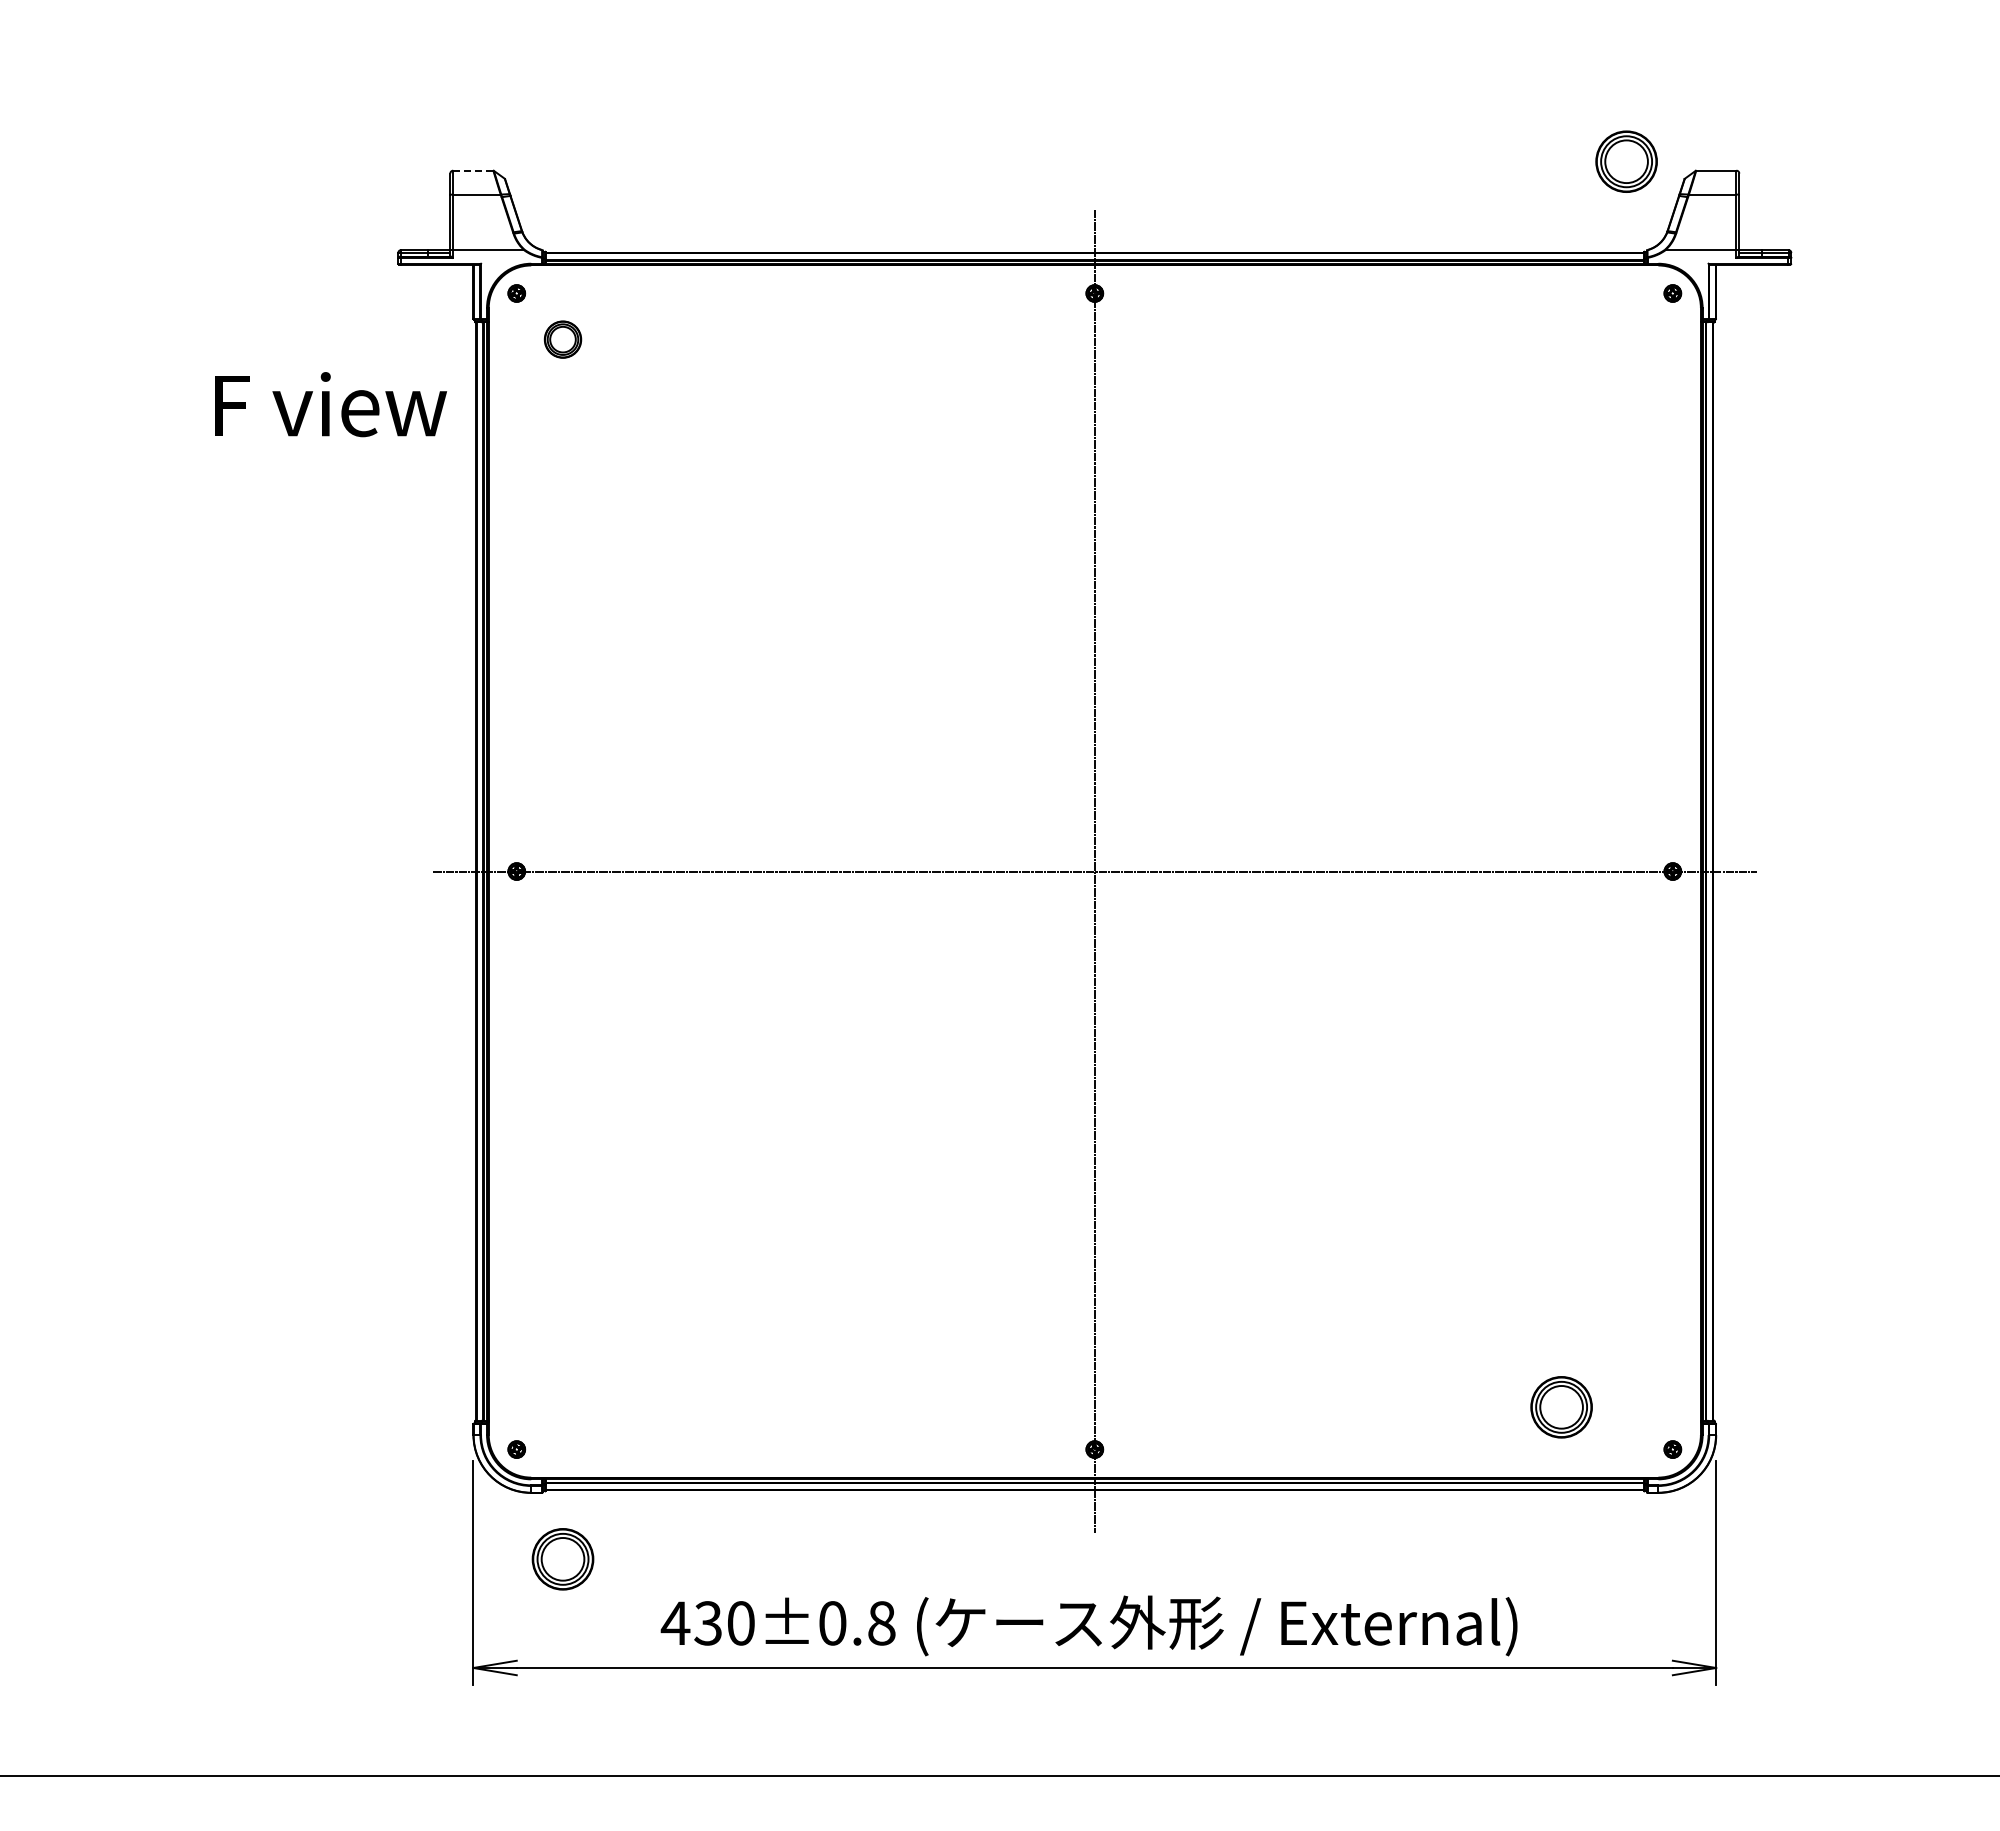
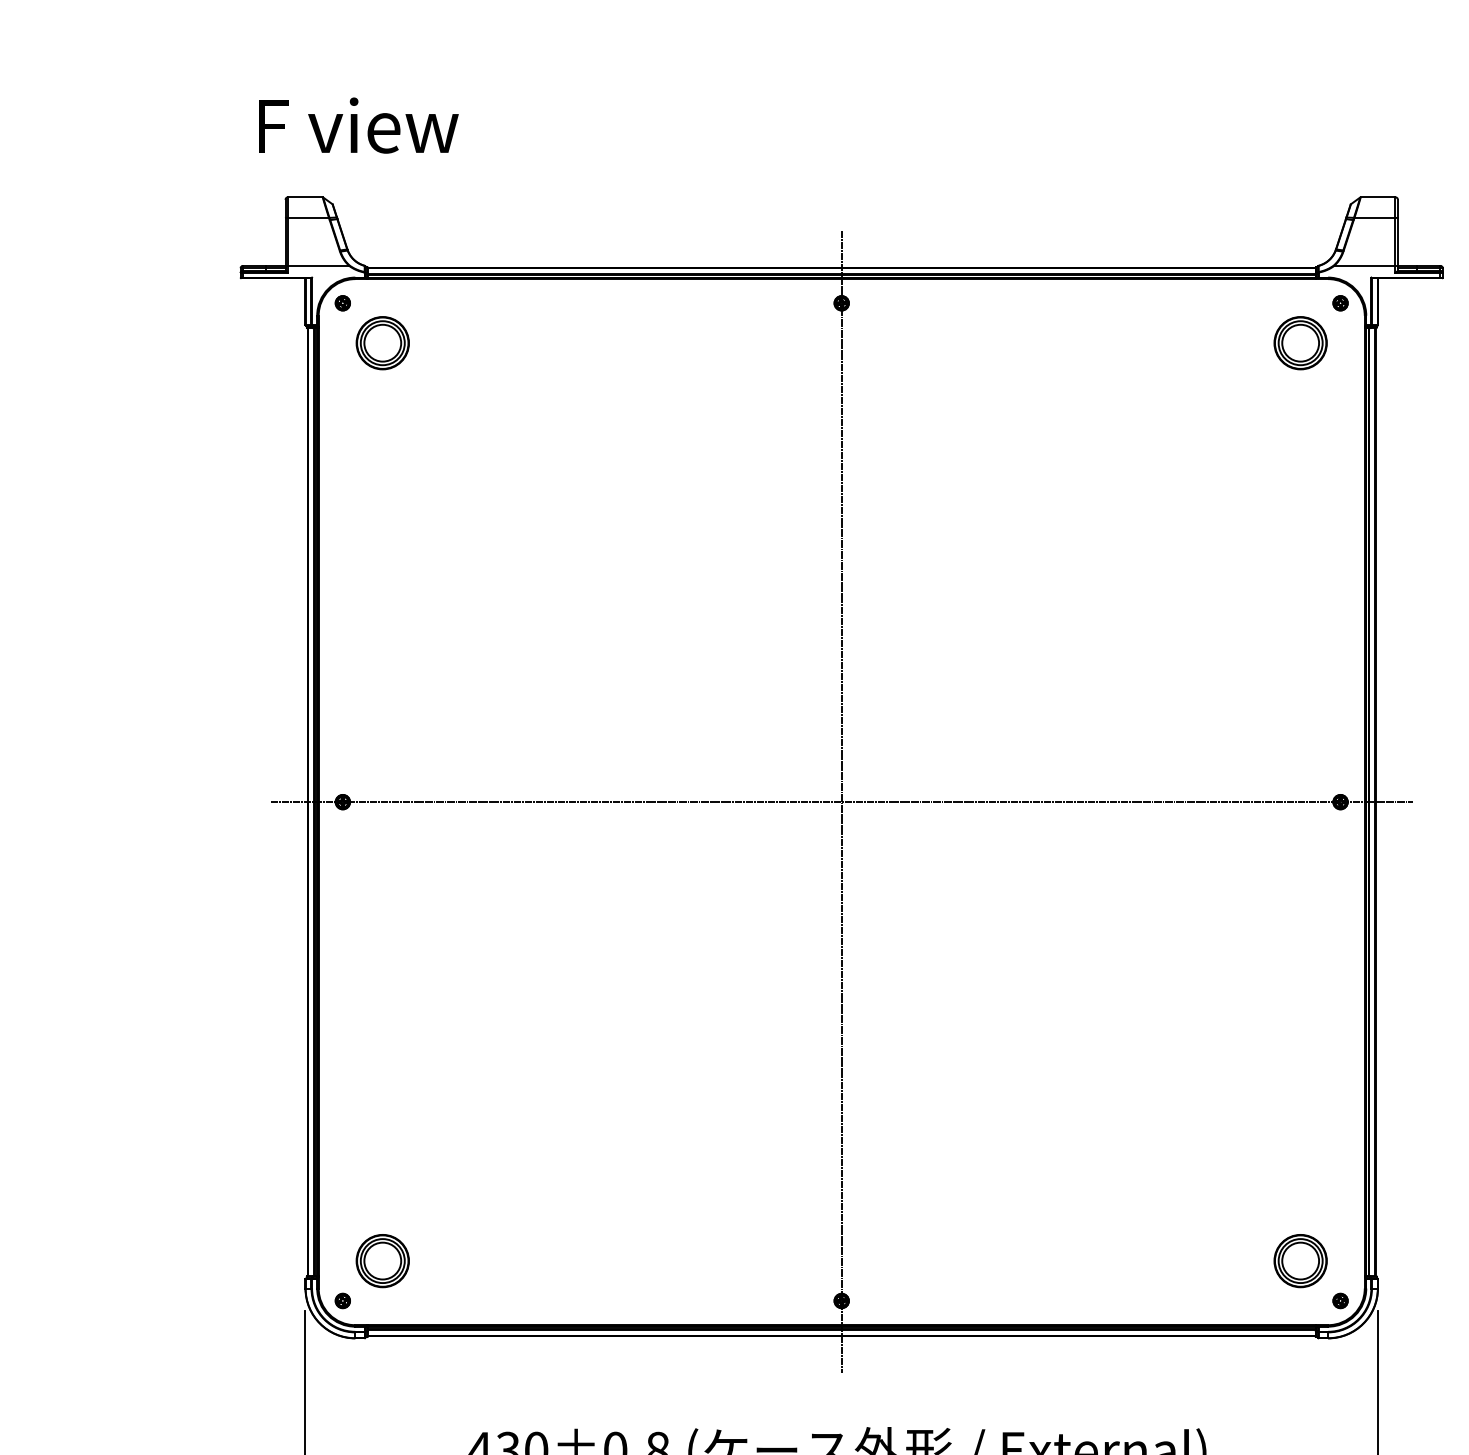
part: (1626, 161) -> (1300, 342), moved
line: (472, 170) -> (304, 197), dashed -> solid
part: (562, 339) -> (382, 342), size x1.67
text: (330, 404) -> (358, 125), moved
part: (1561, 1407) -> (1300, 1261), moved
part: (562, 1559) -> (382, 1261), moved

